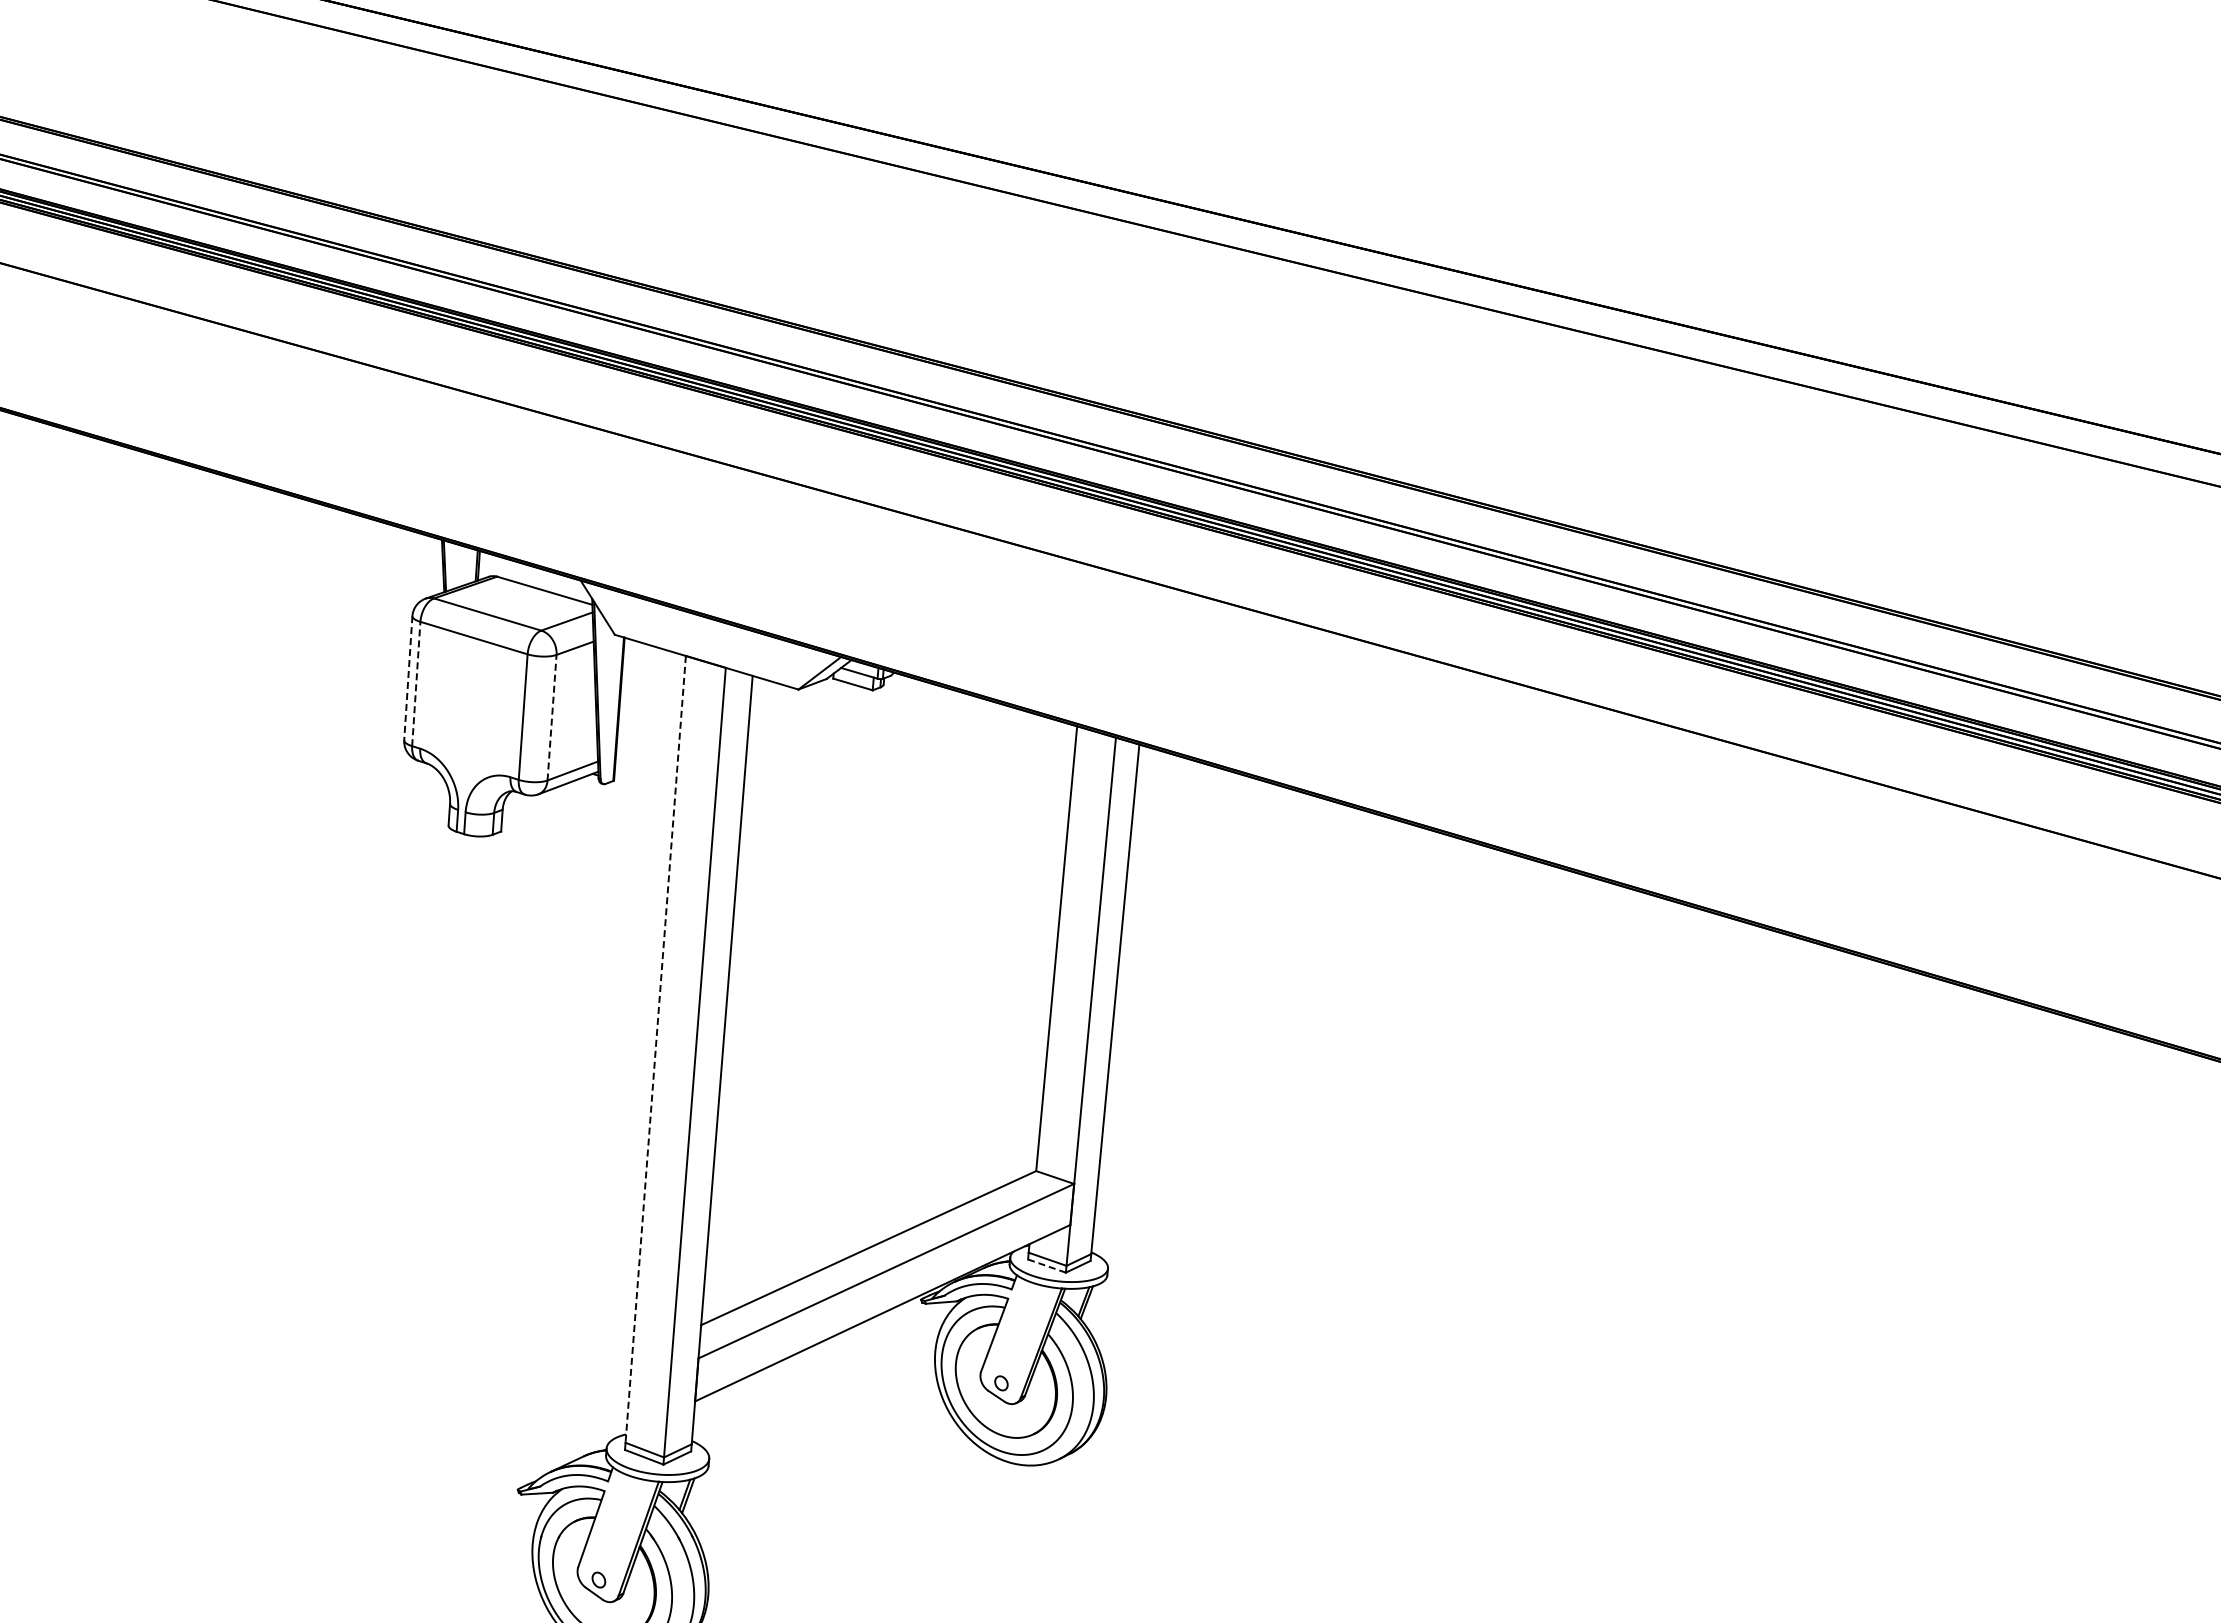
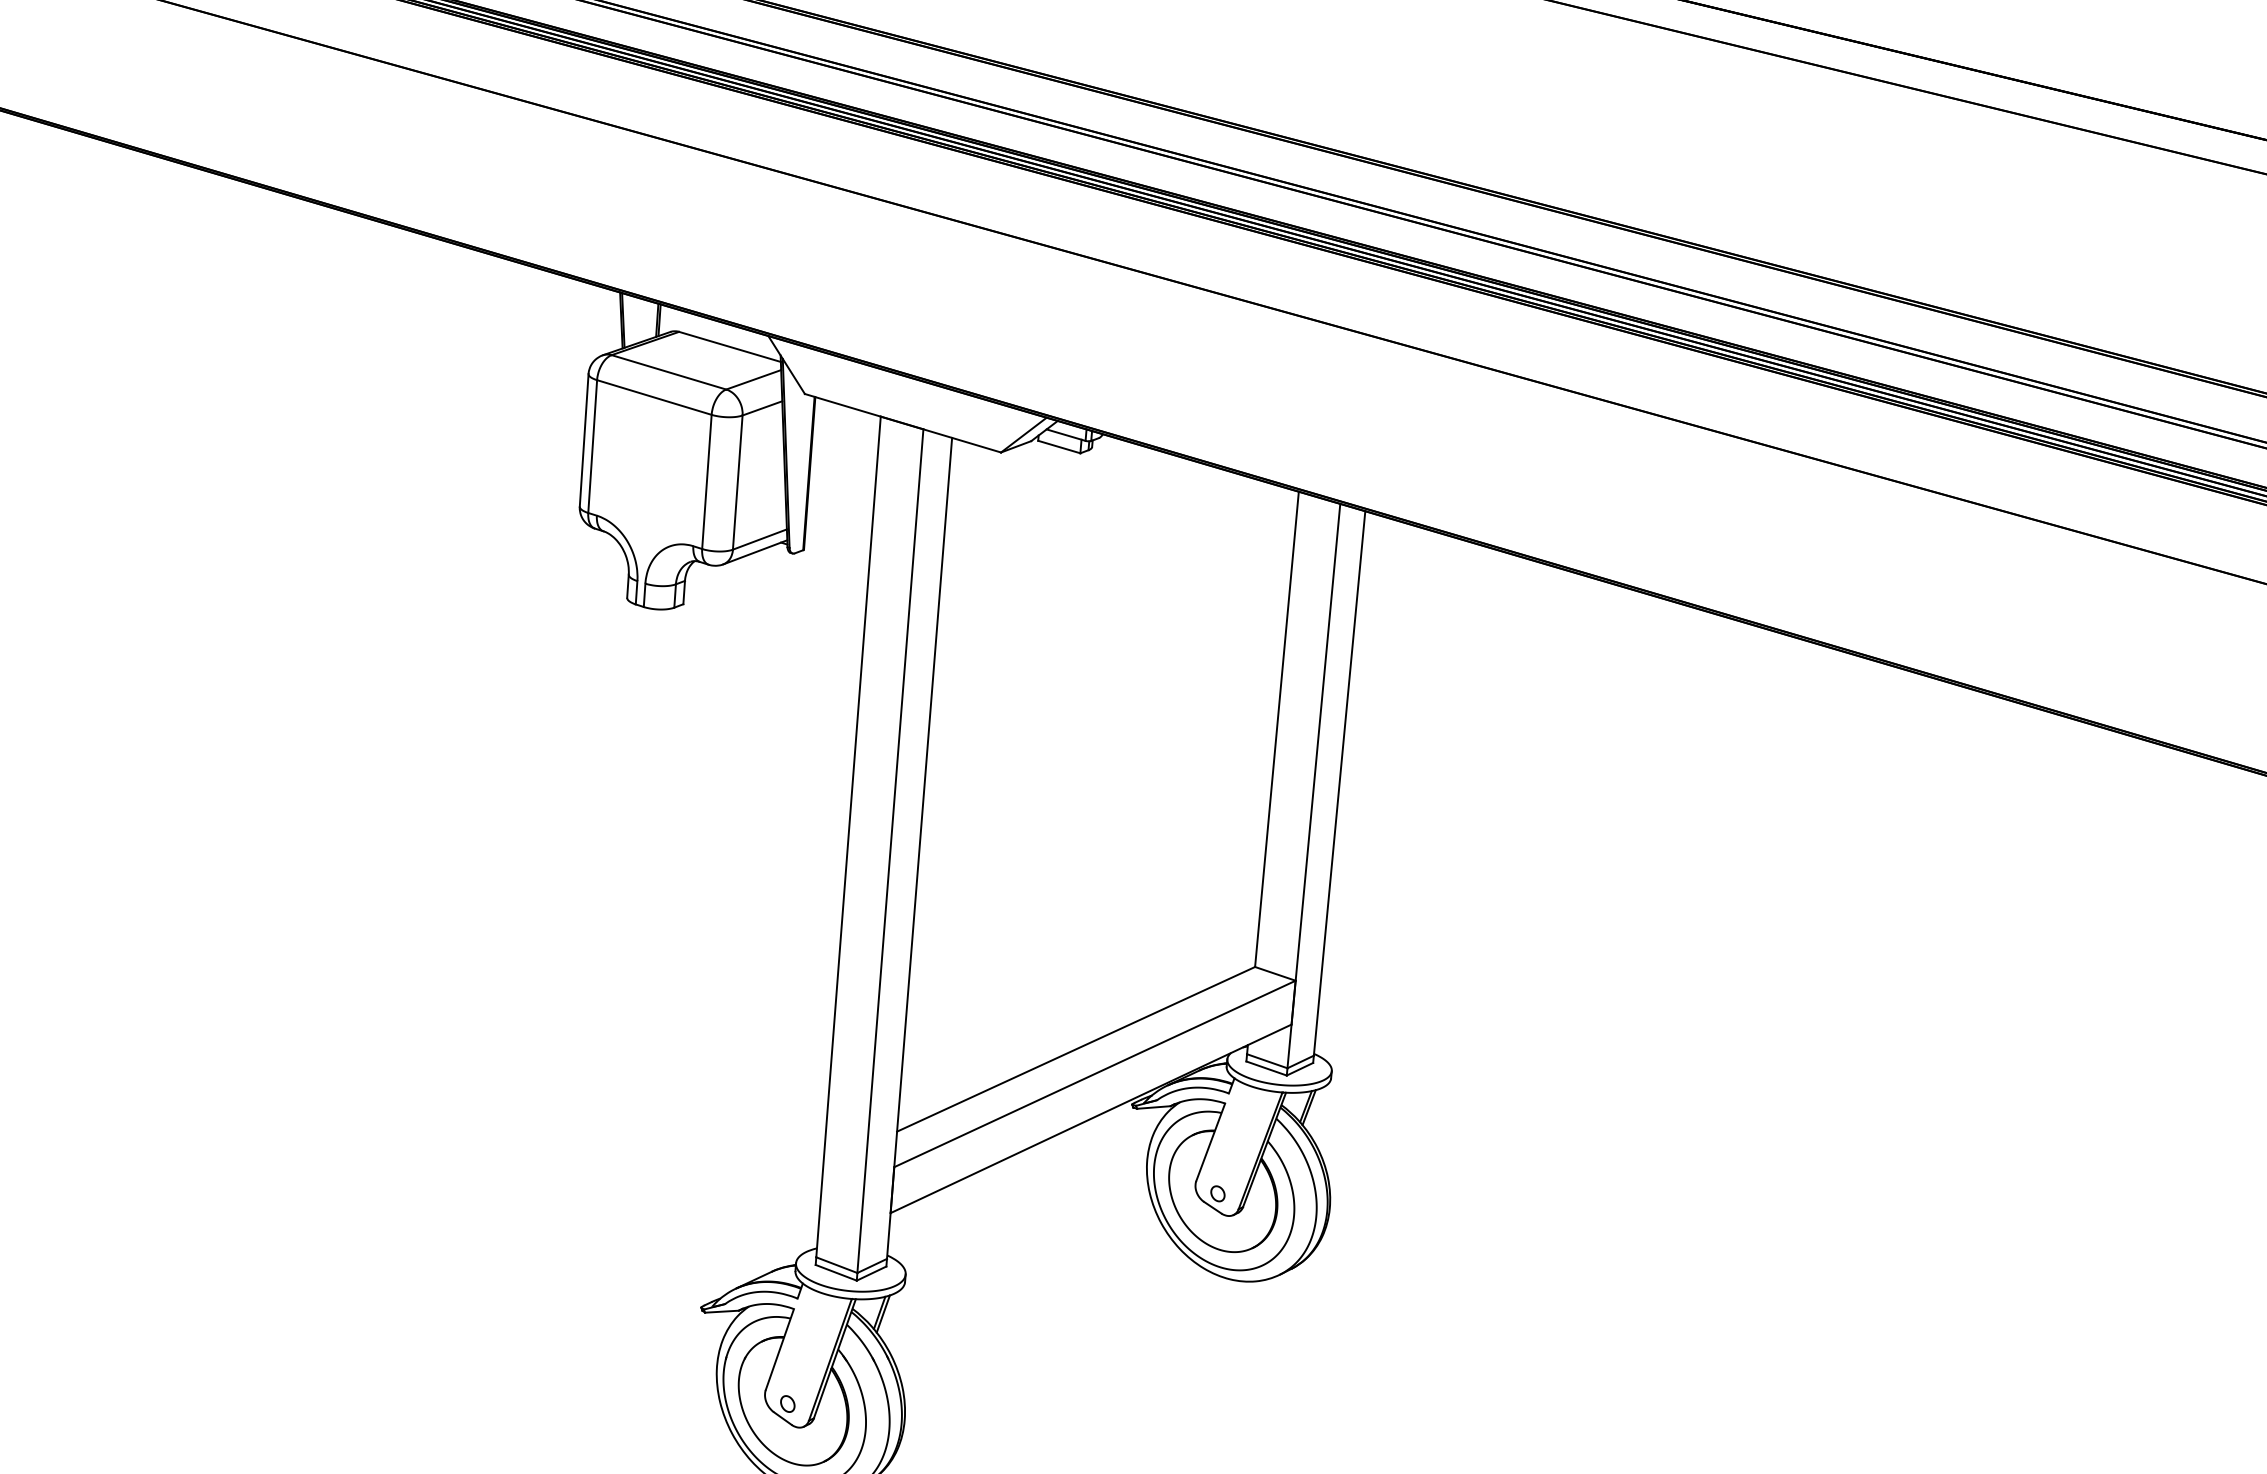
line: (408, 678) -> (584, 440), dashed -> solid
line: (416, 683) -> (592, 446), dashed -> solid
line: (552, 717) -> (738, 482), dashed -> solid
line: (655, 1049) -> (848, 837), dashed -> solid
line: (1046, 1265) -> (1266, 1067), dashed -> solid

